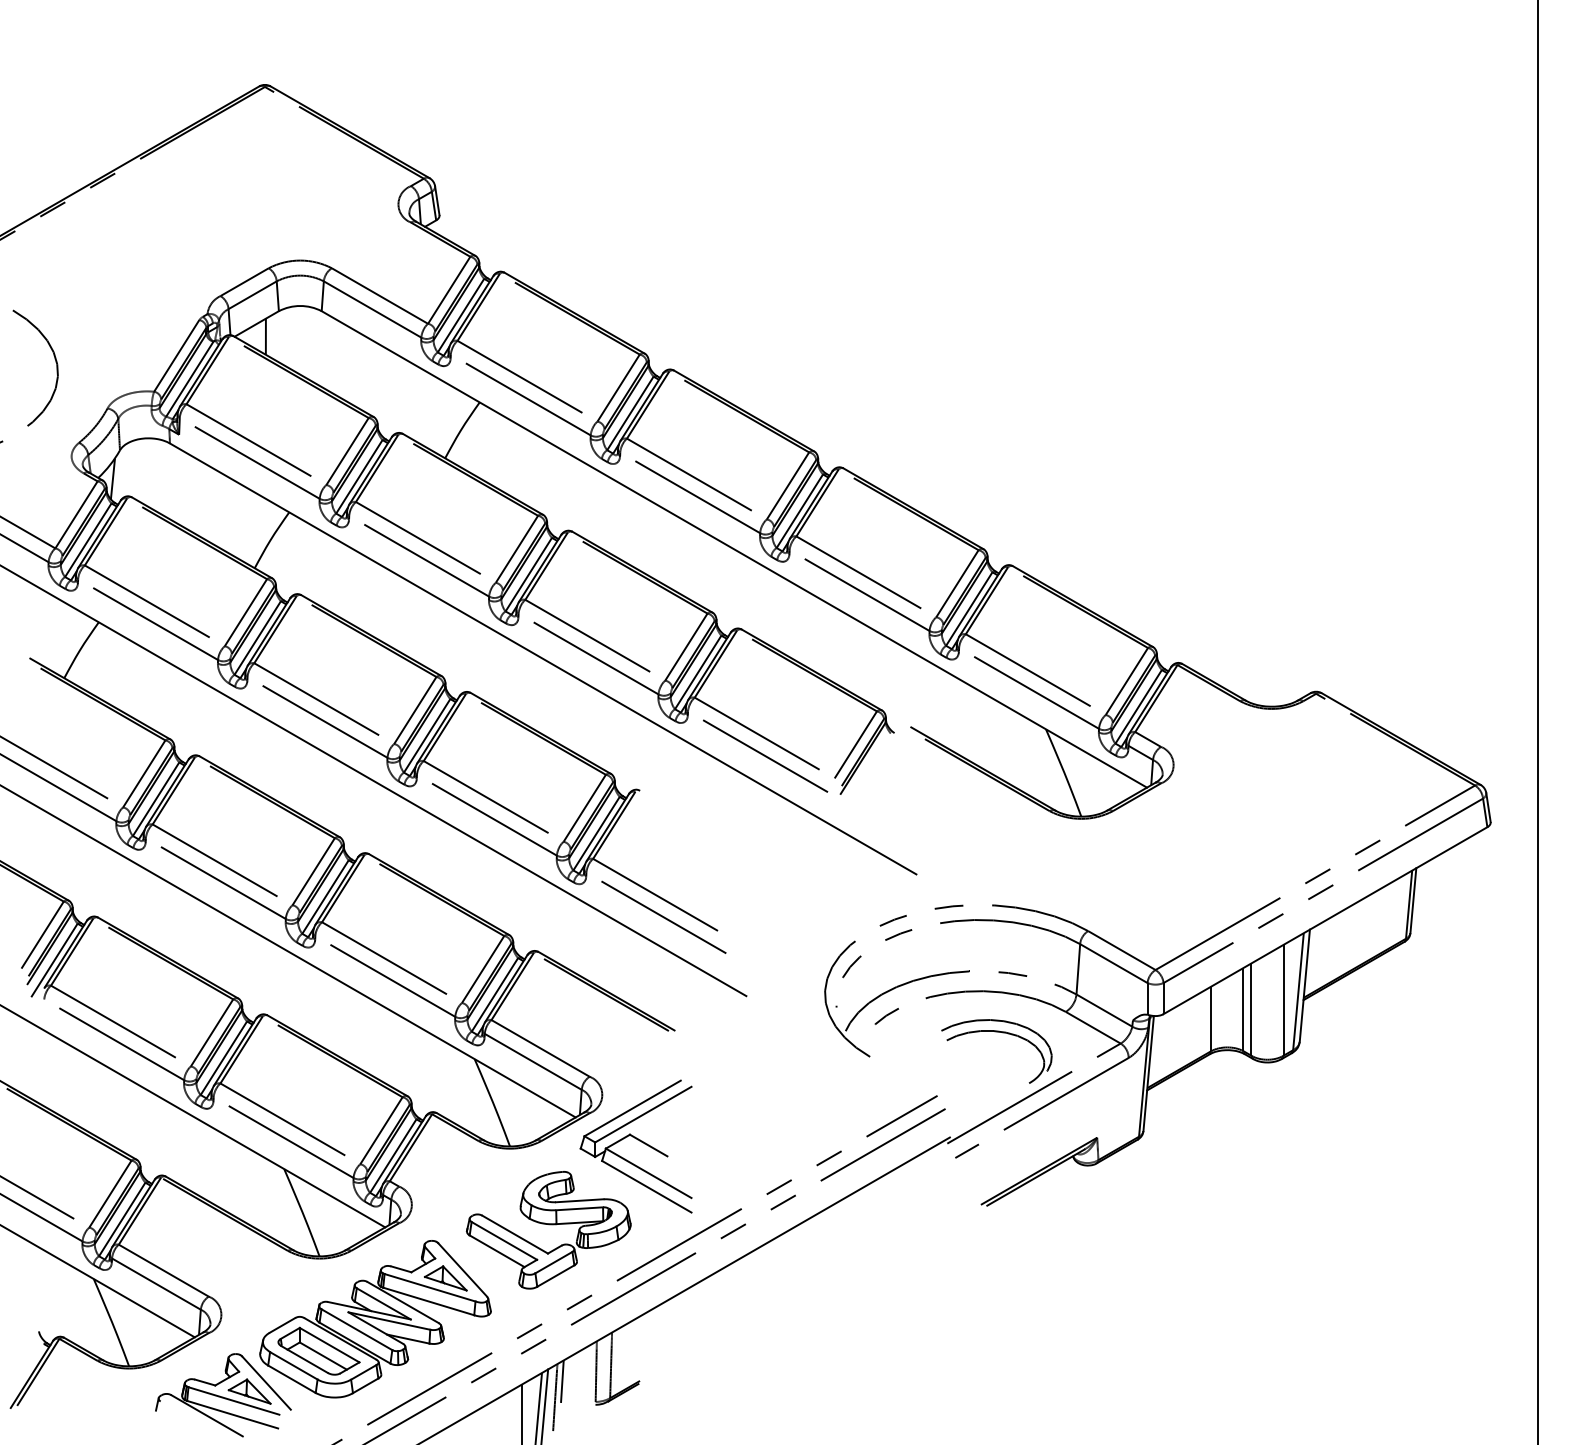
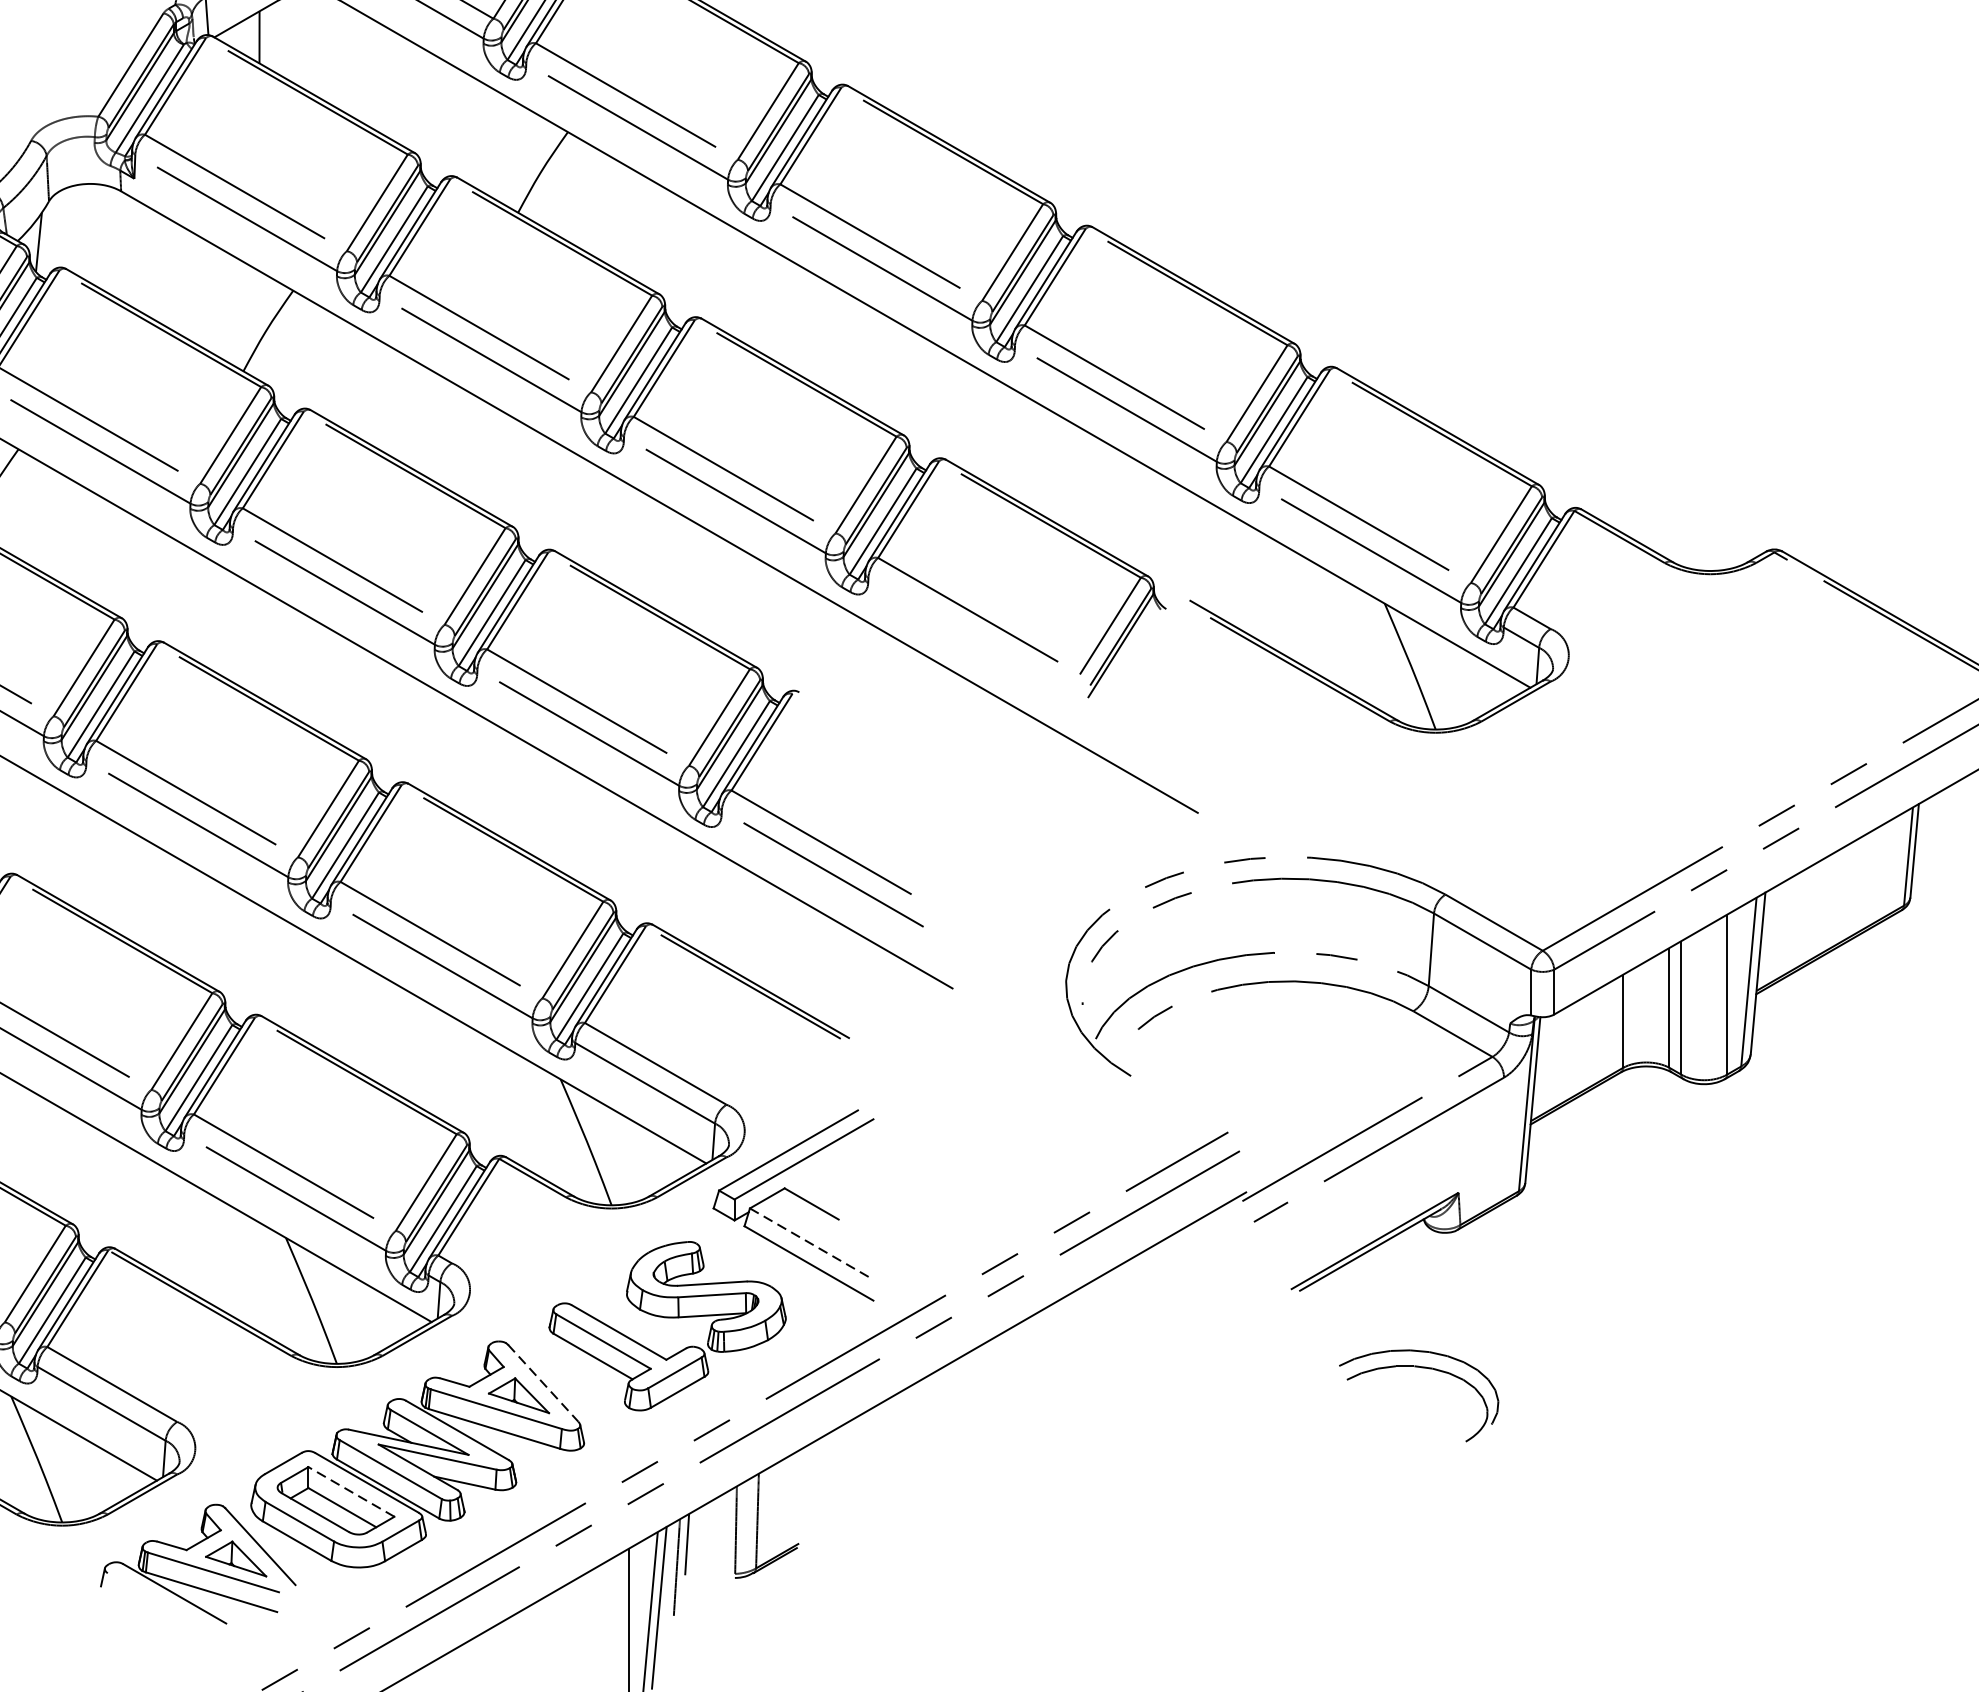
line: (765, 755) -> (980, 641), removed
part: (1002, 1033) -> (1427, 1369), moved
line: (649, 1173) -> (812, 1244), solid -> dashed
line: (462, 1270) -> (543, 1384), solid -> dashed
line: (329, 1344) -> (351, 1490), solid -> dashed

